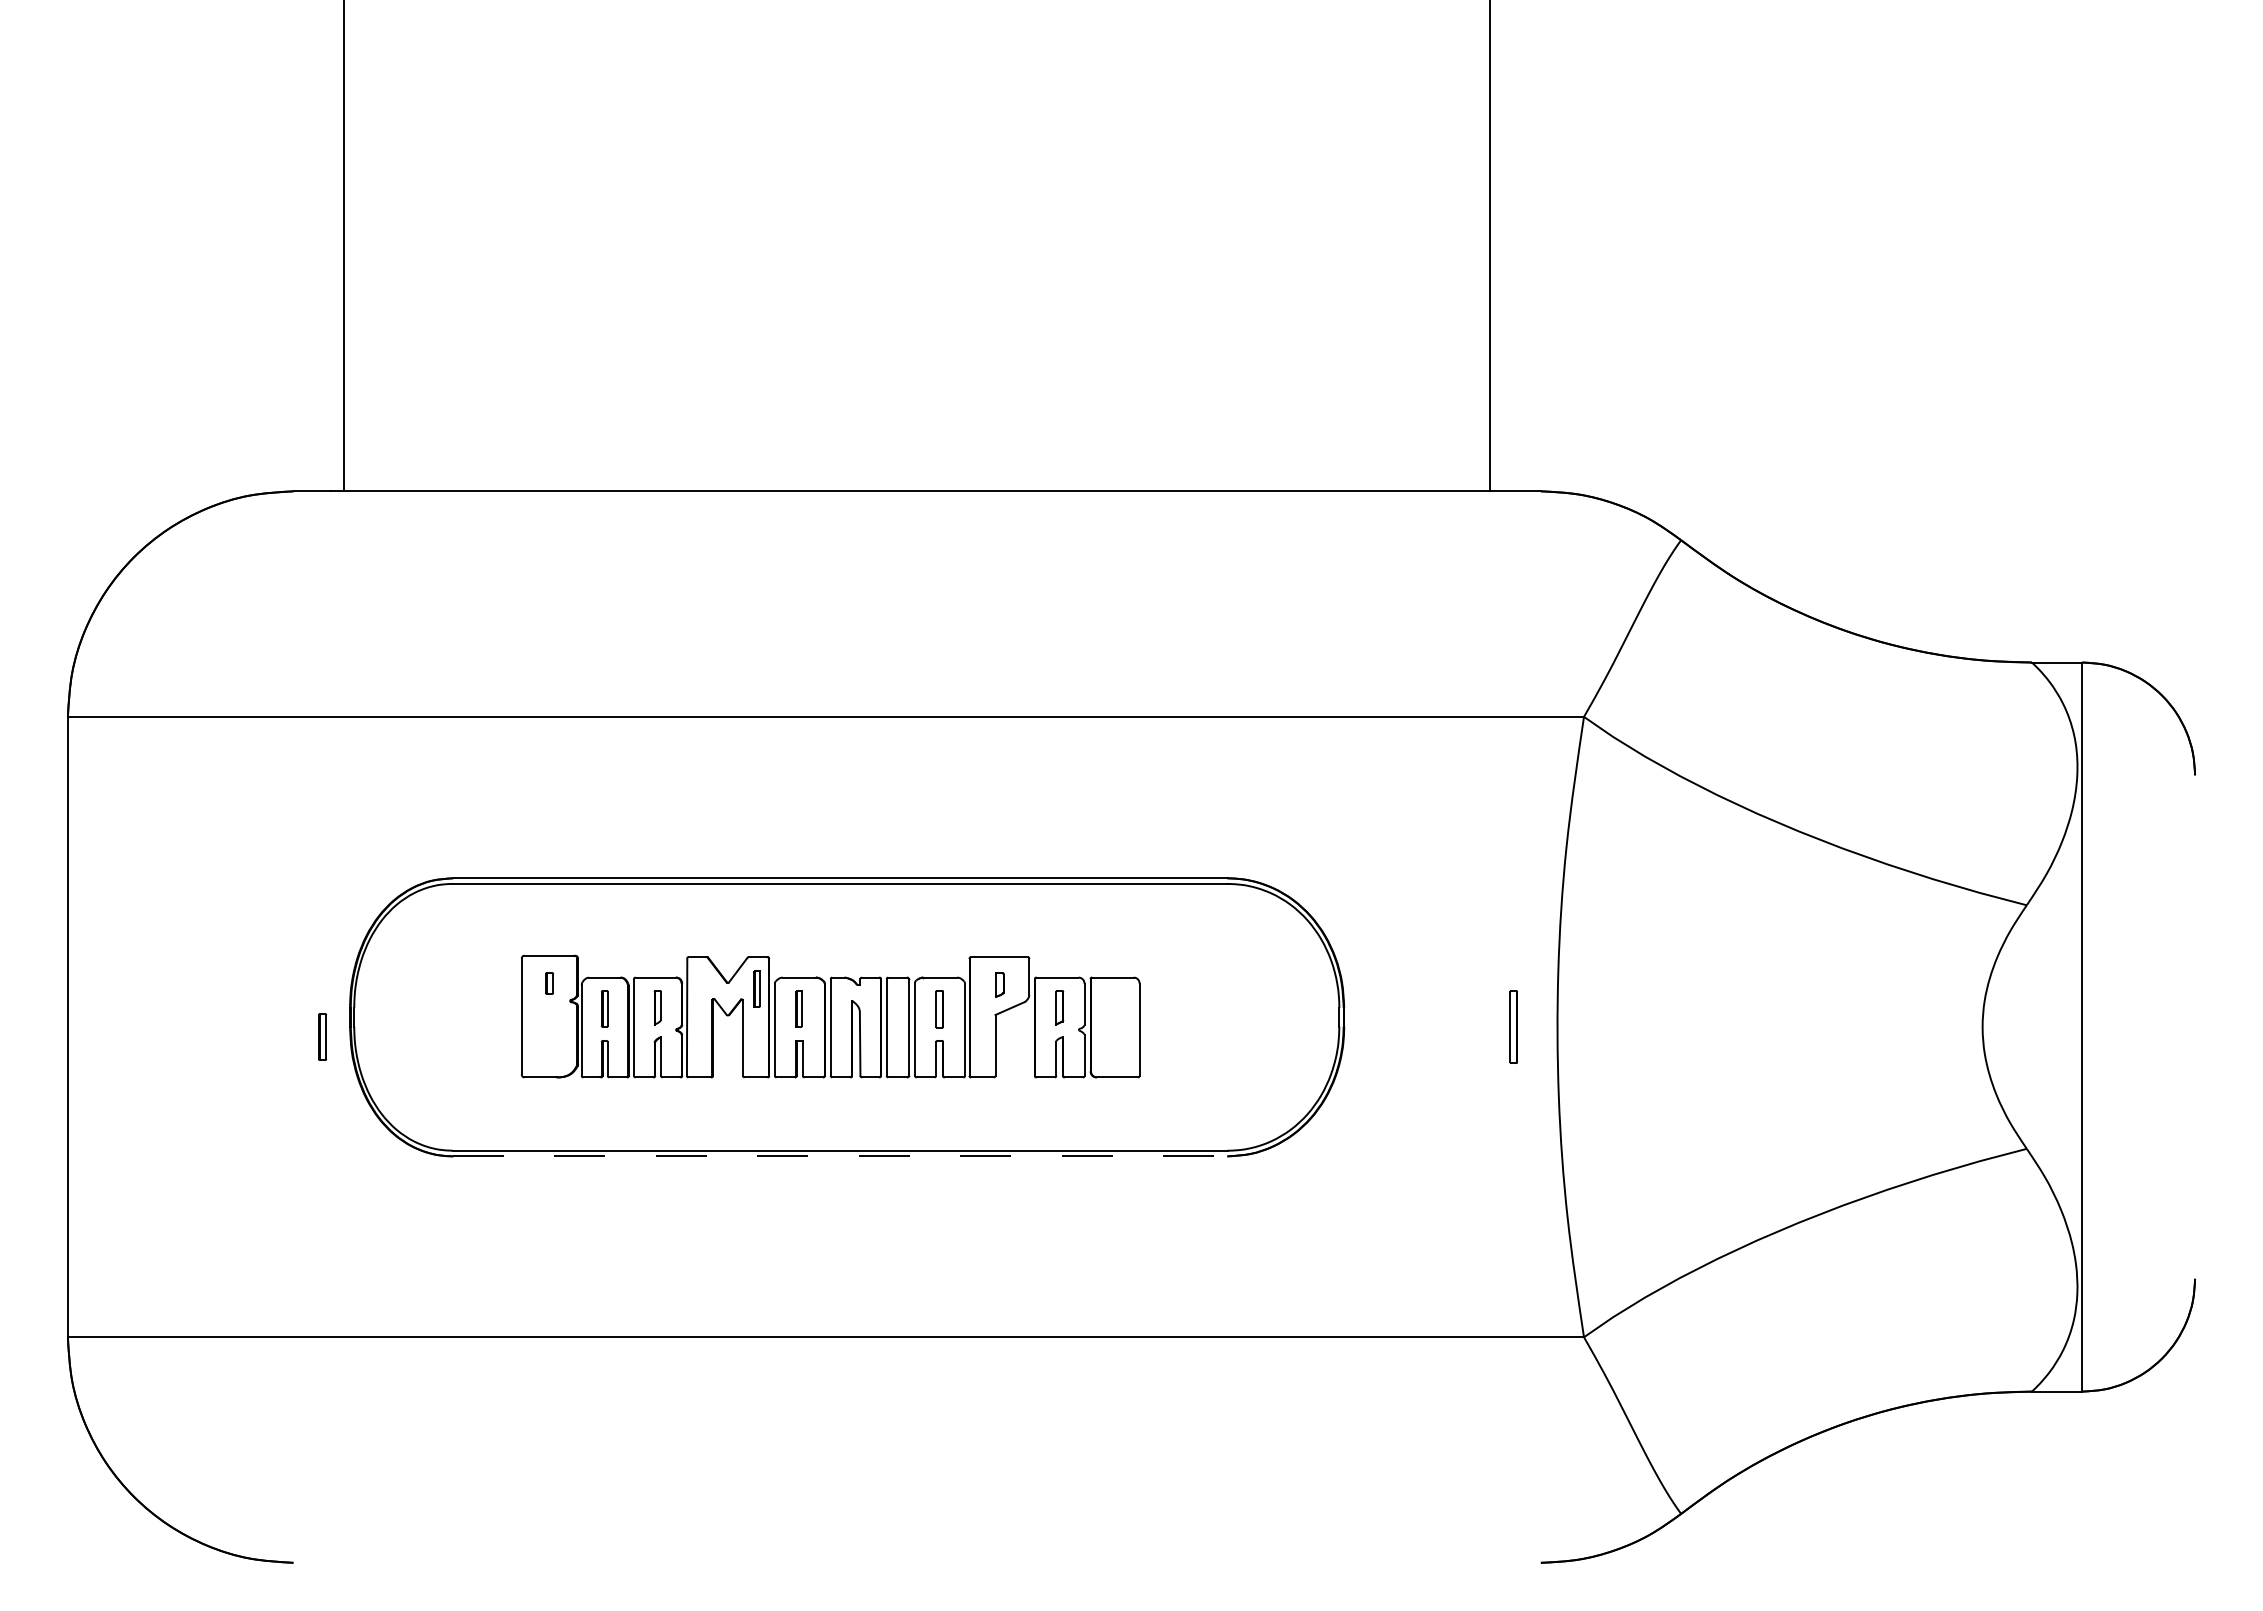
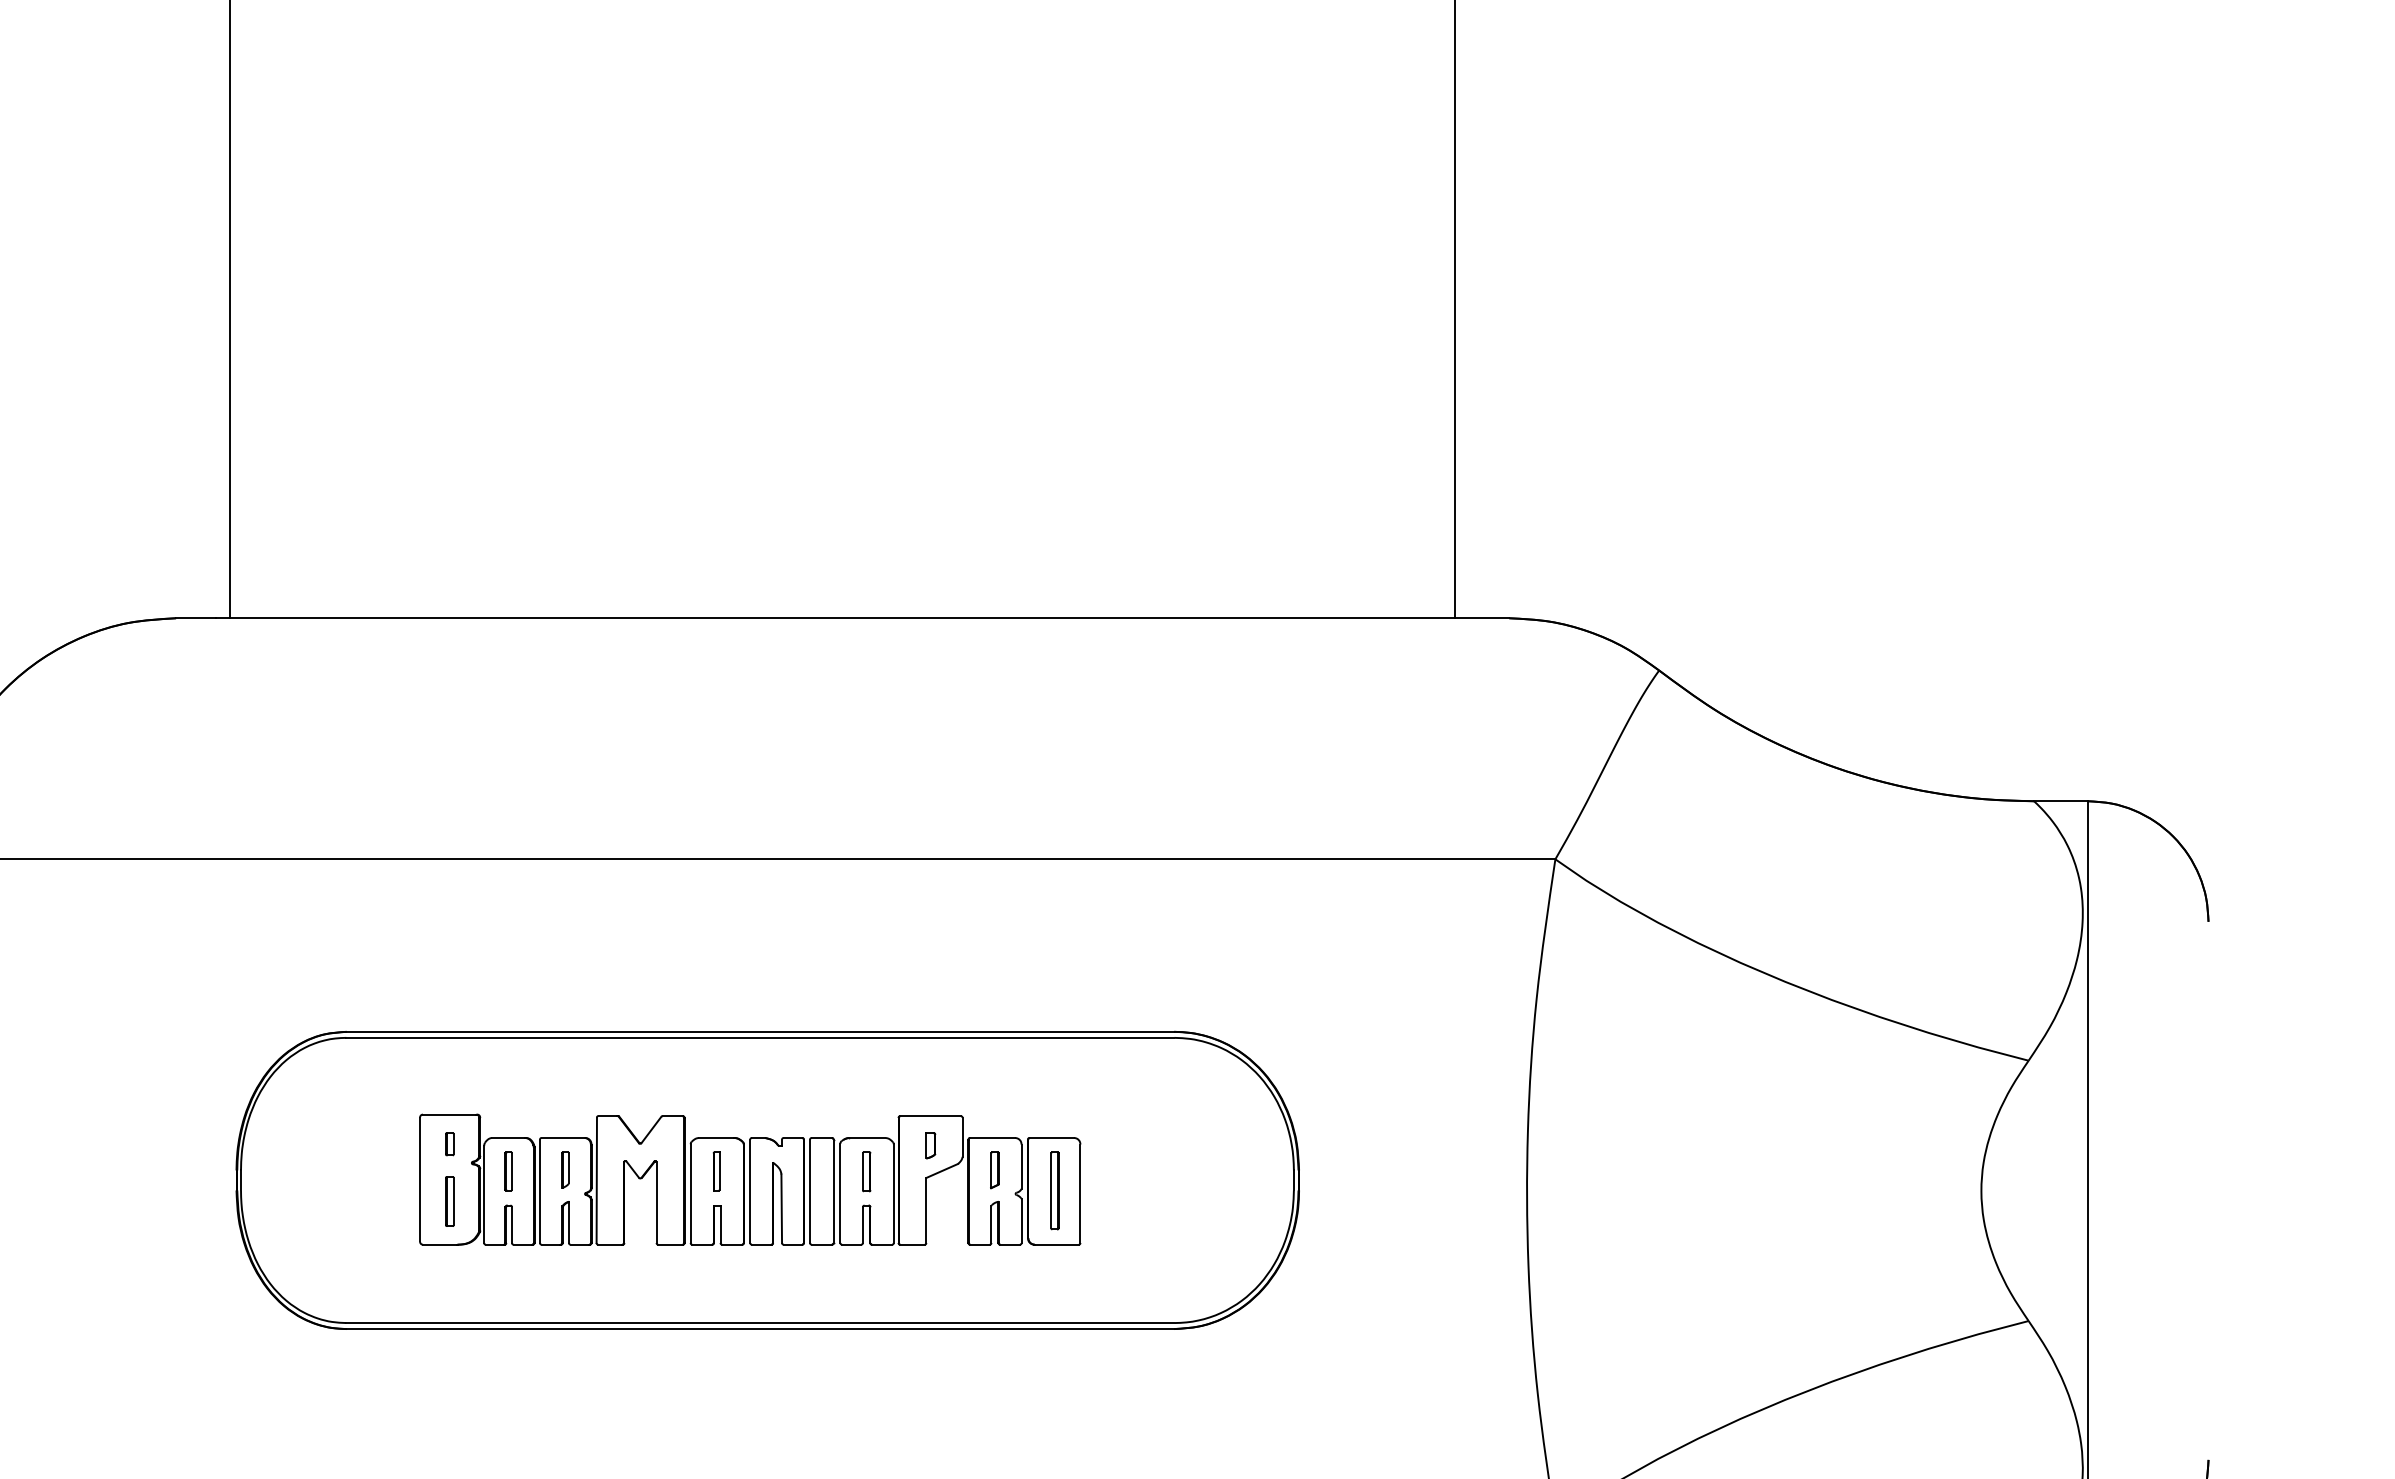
part: (756, 988) -> (670, 1149), removed
part: (1513, 1026) -> (1054, 1190), moved
part: (322, 1036) -> (449, 1200), moved
line: (840, 1156) -> (760, 1329), dashed -> solid

